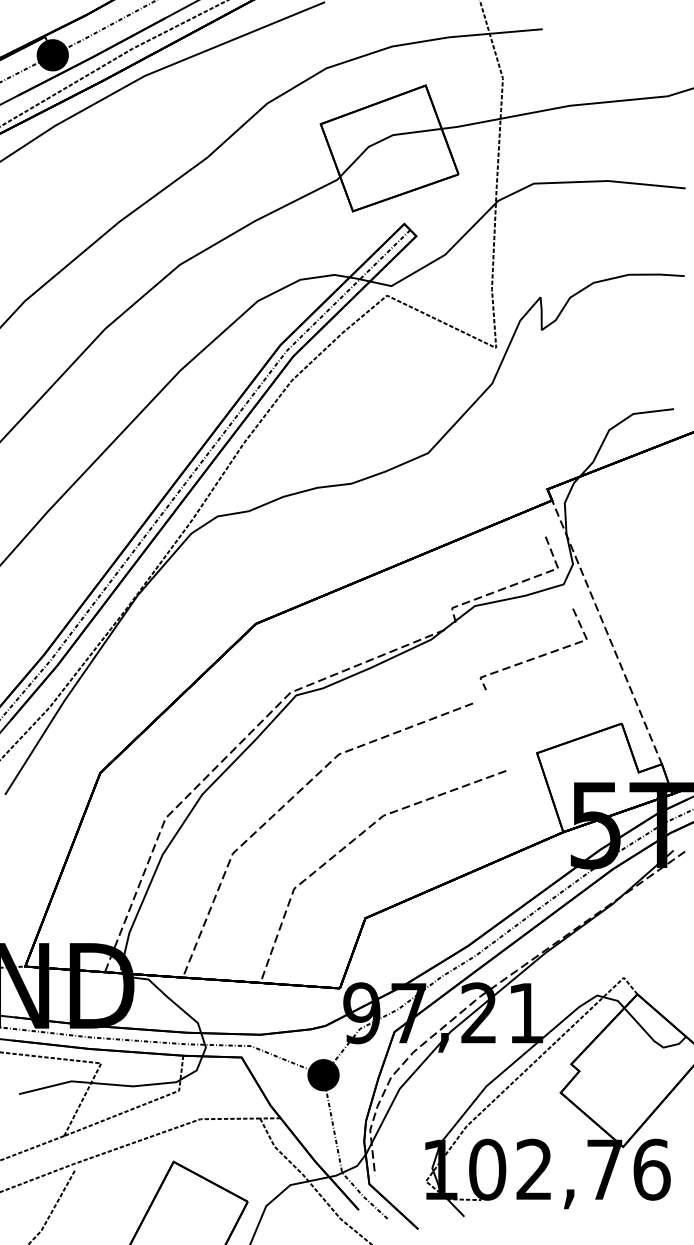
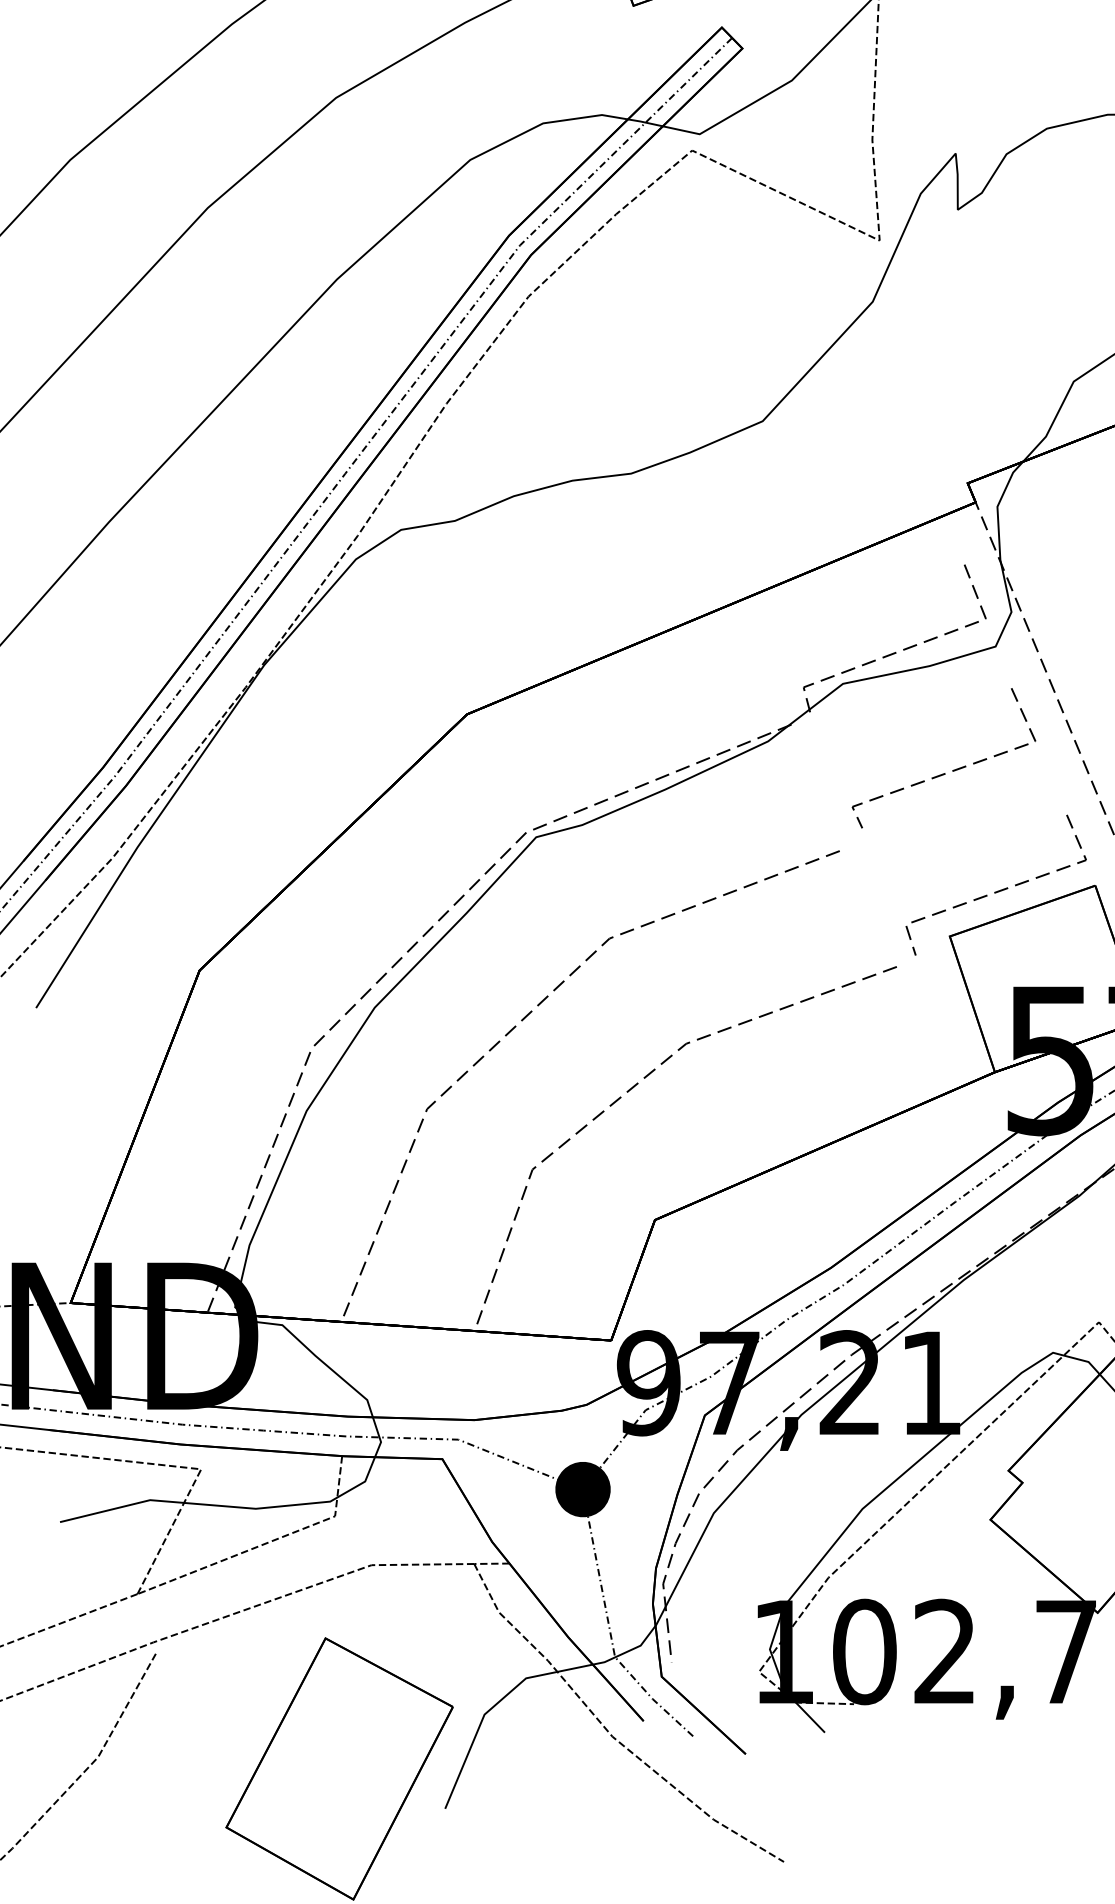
line: (566, 725) -> (1000, 888), added

